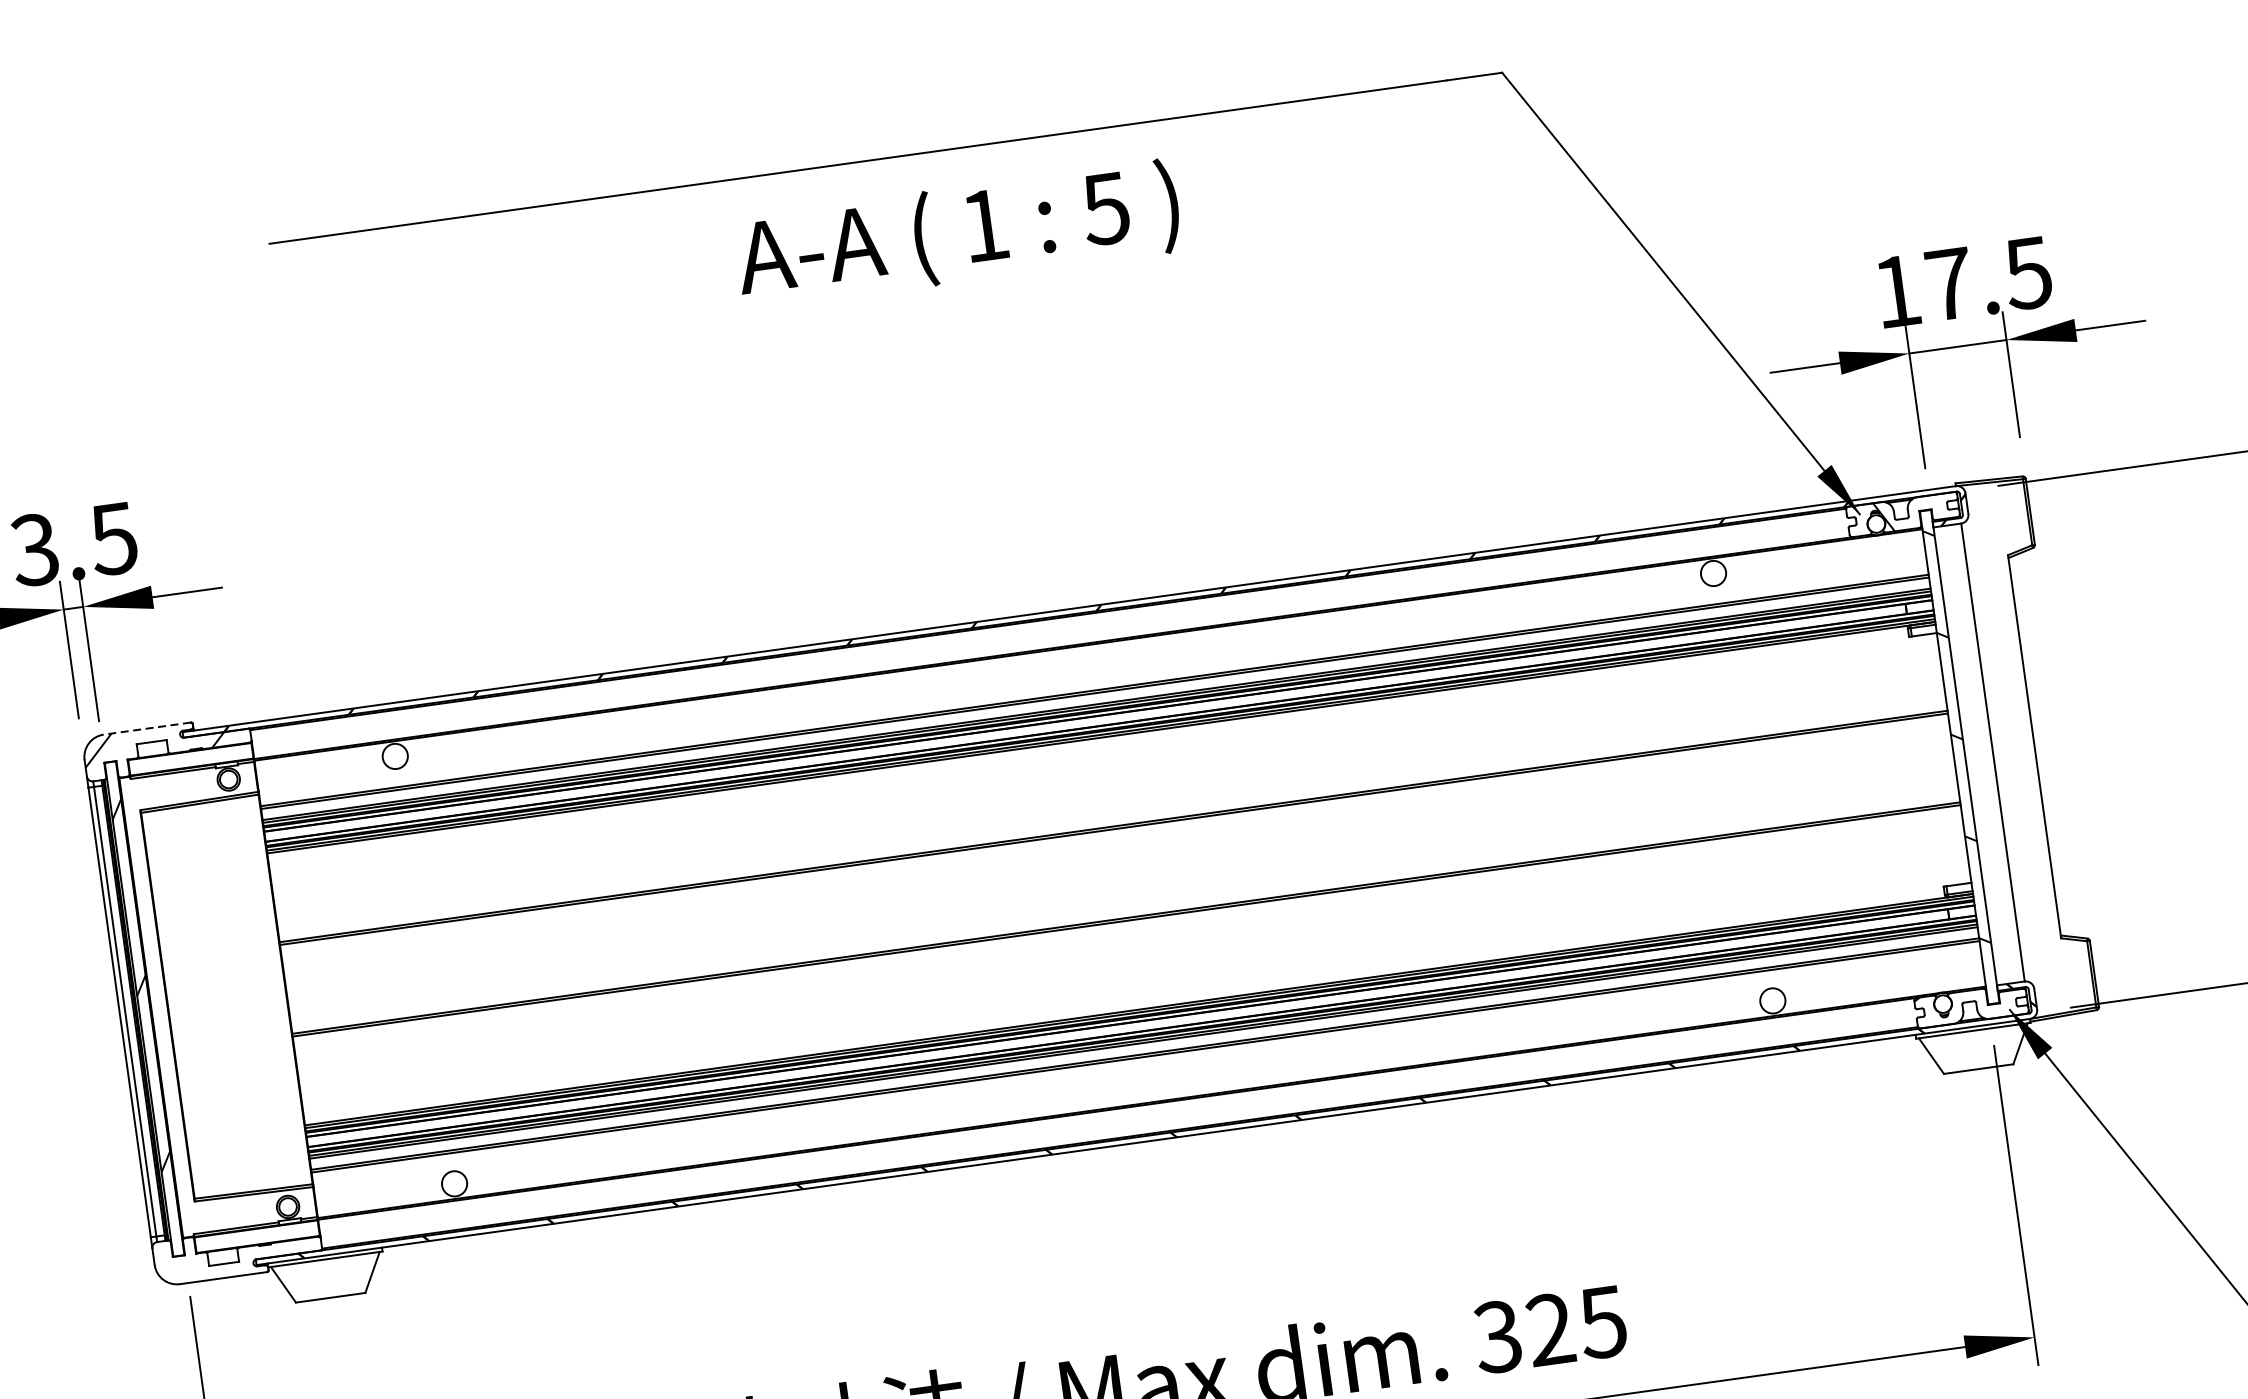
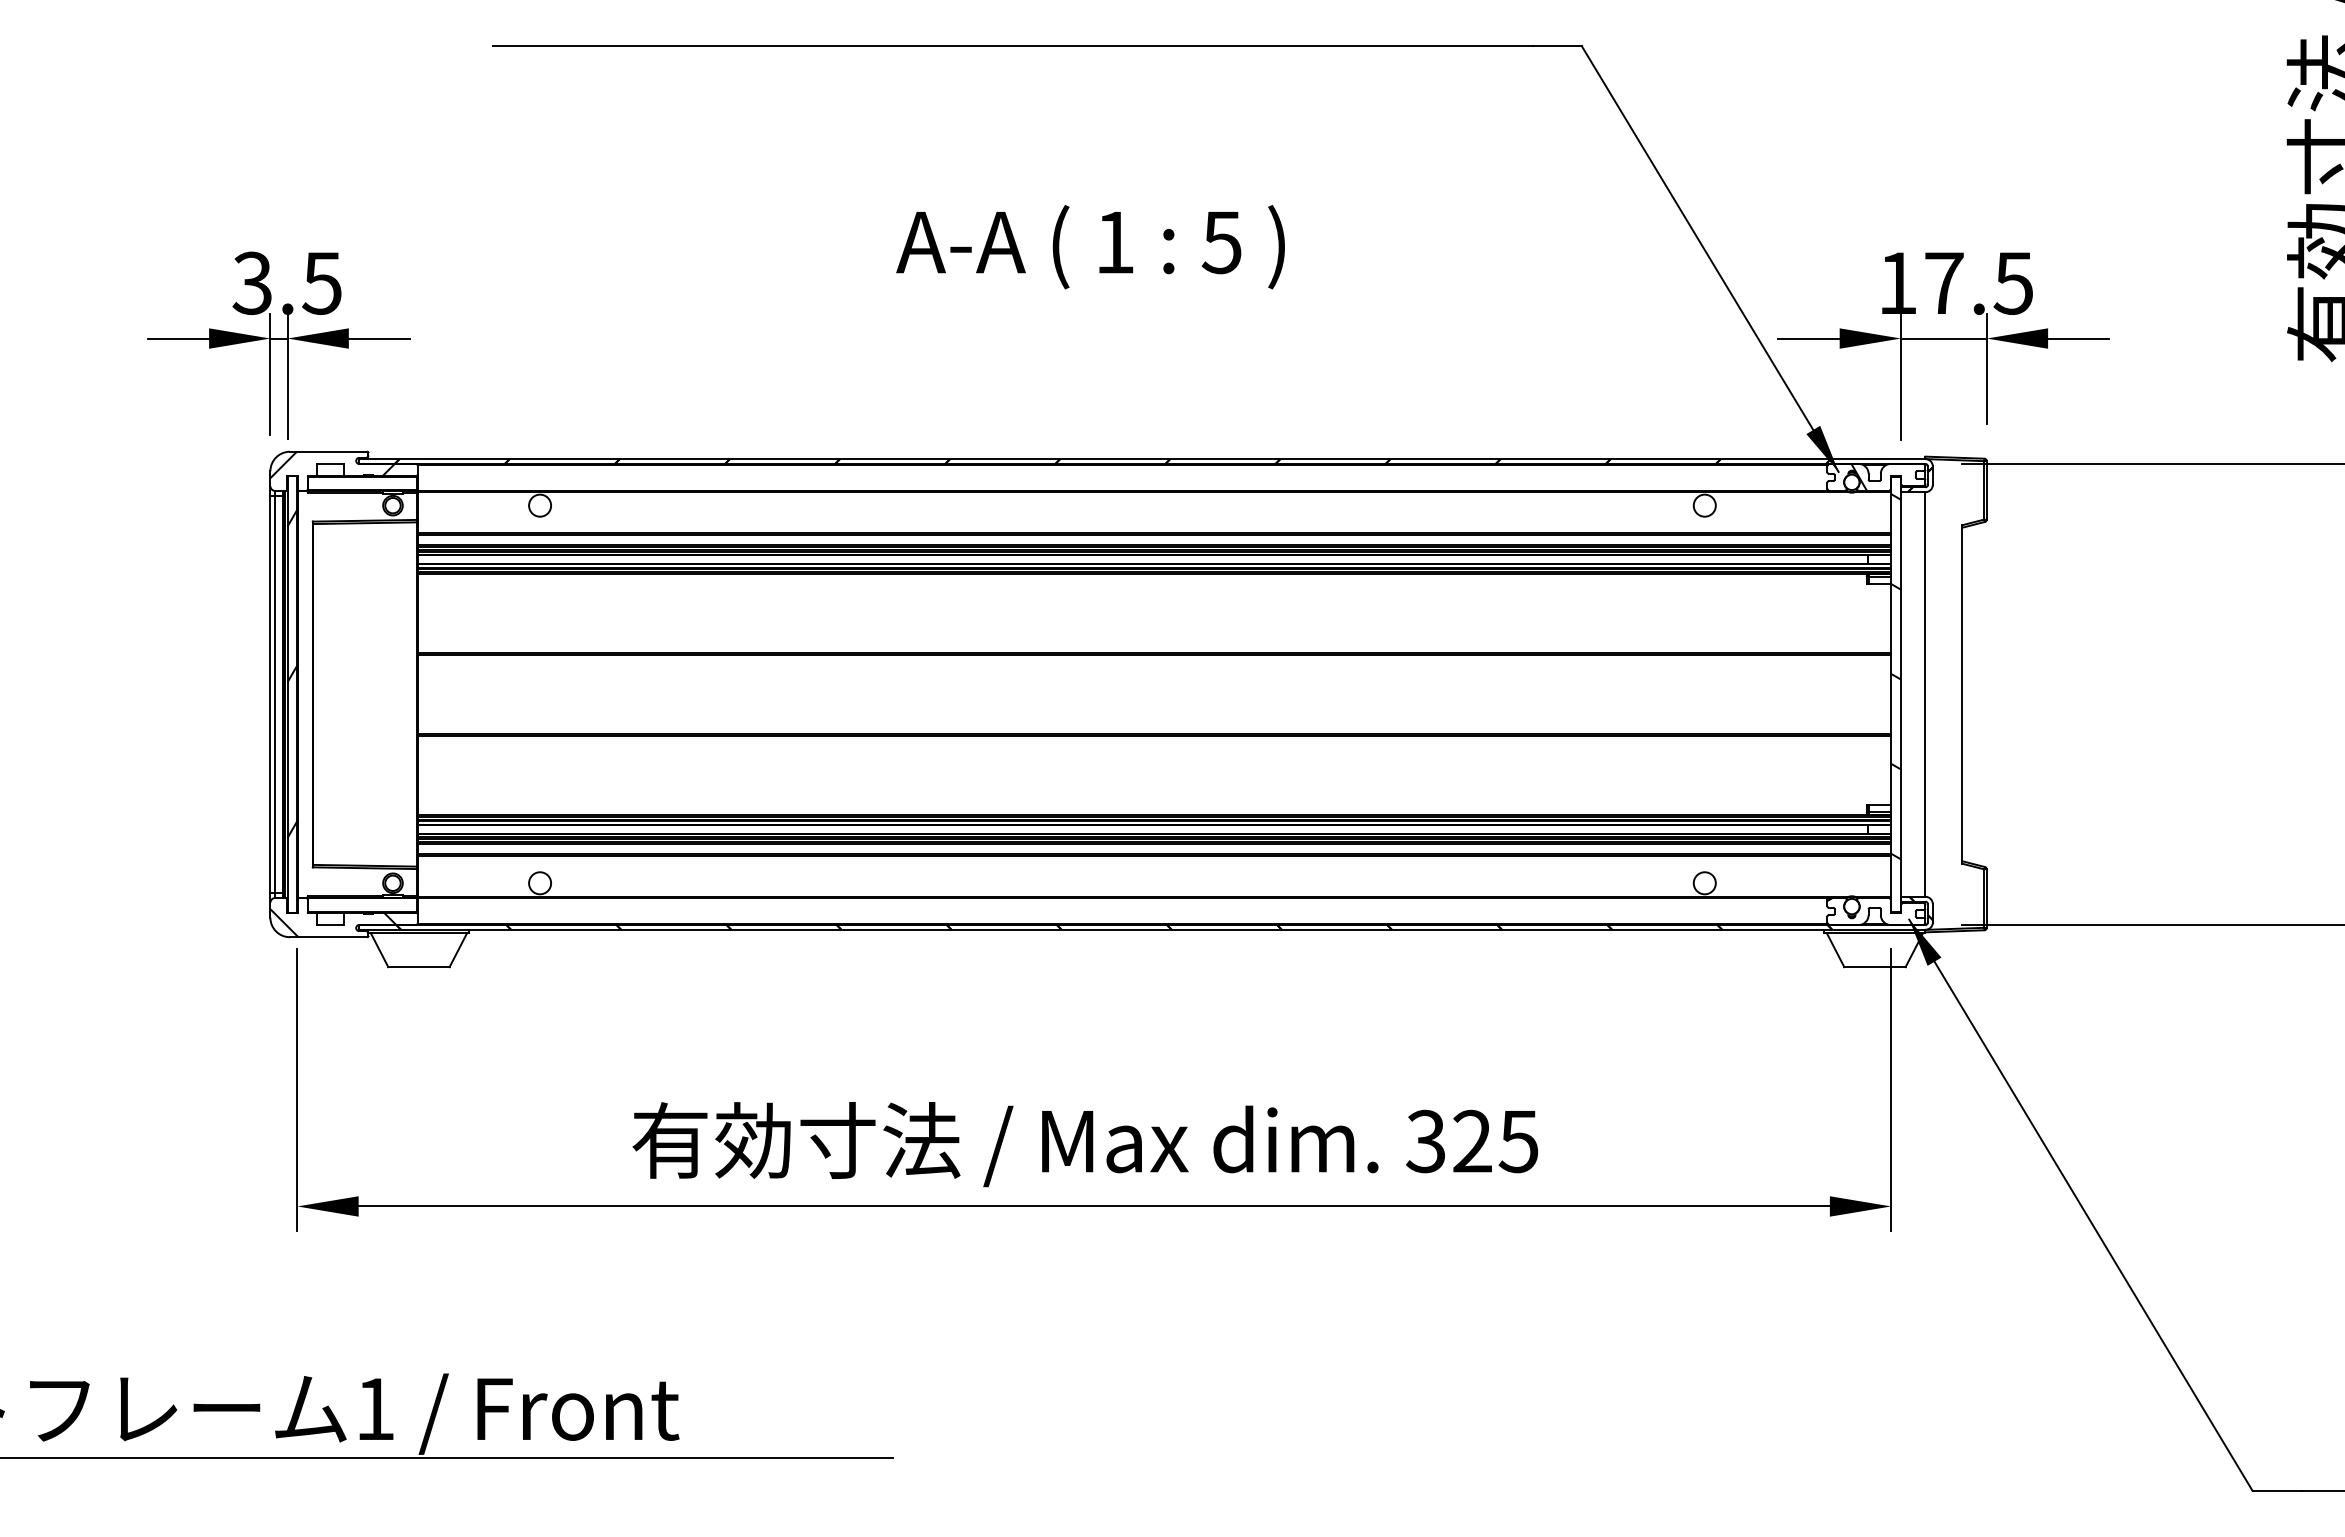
text: (957, 235) -> (1090, 247), moved
line: (146, 728) -> (327, 451), dashed -> solid
hatch: (227, 1261) -> (333, 923), added

